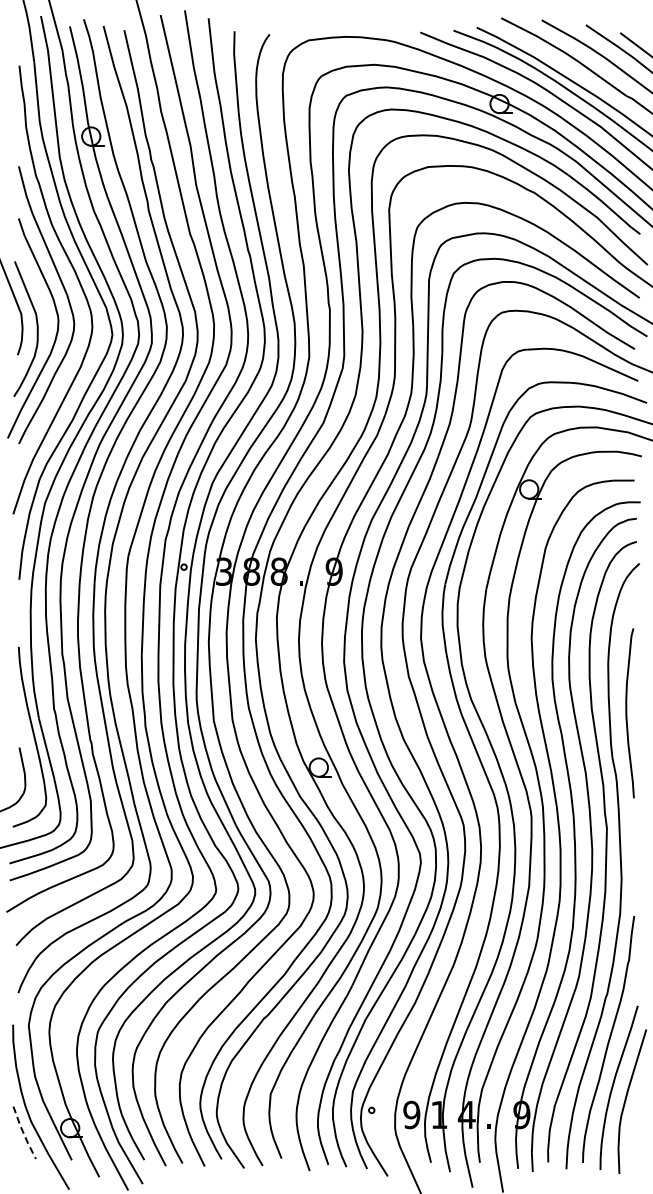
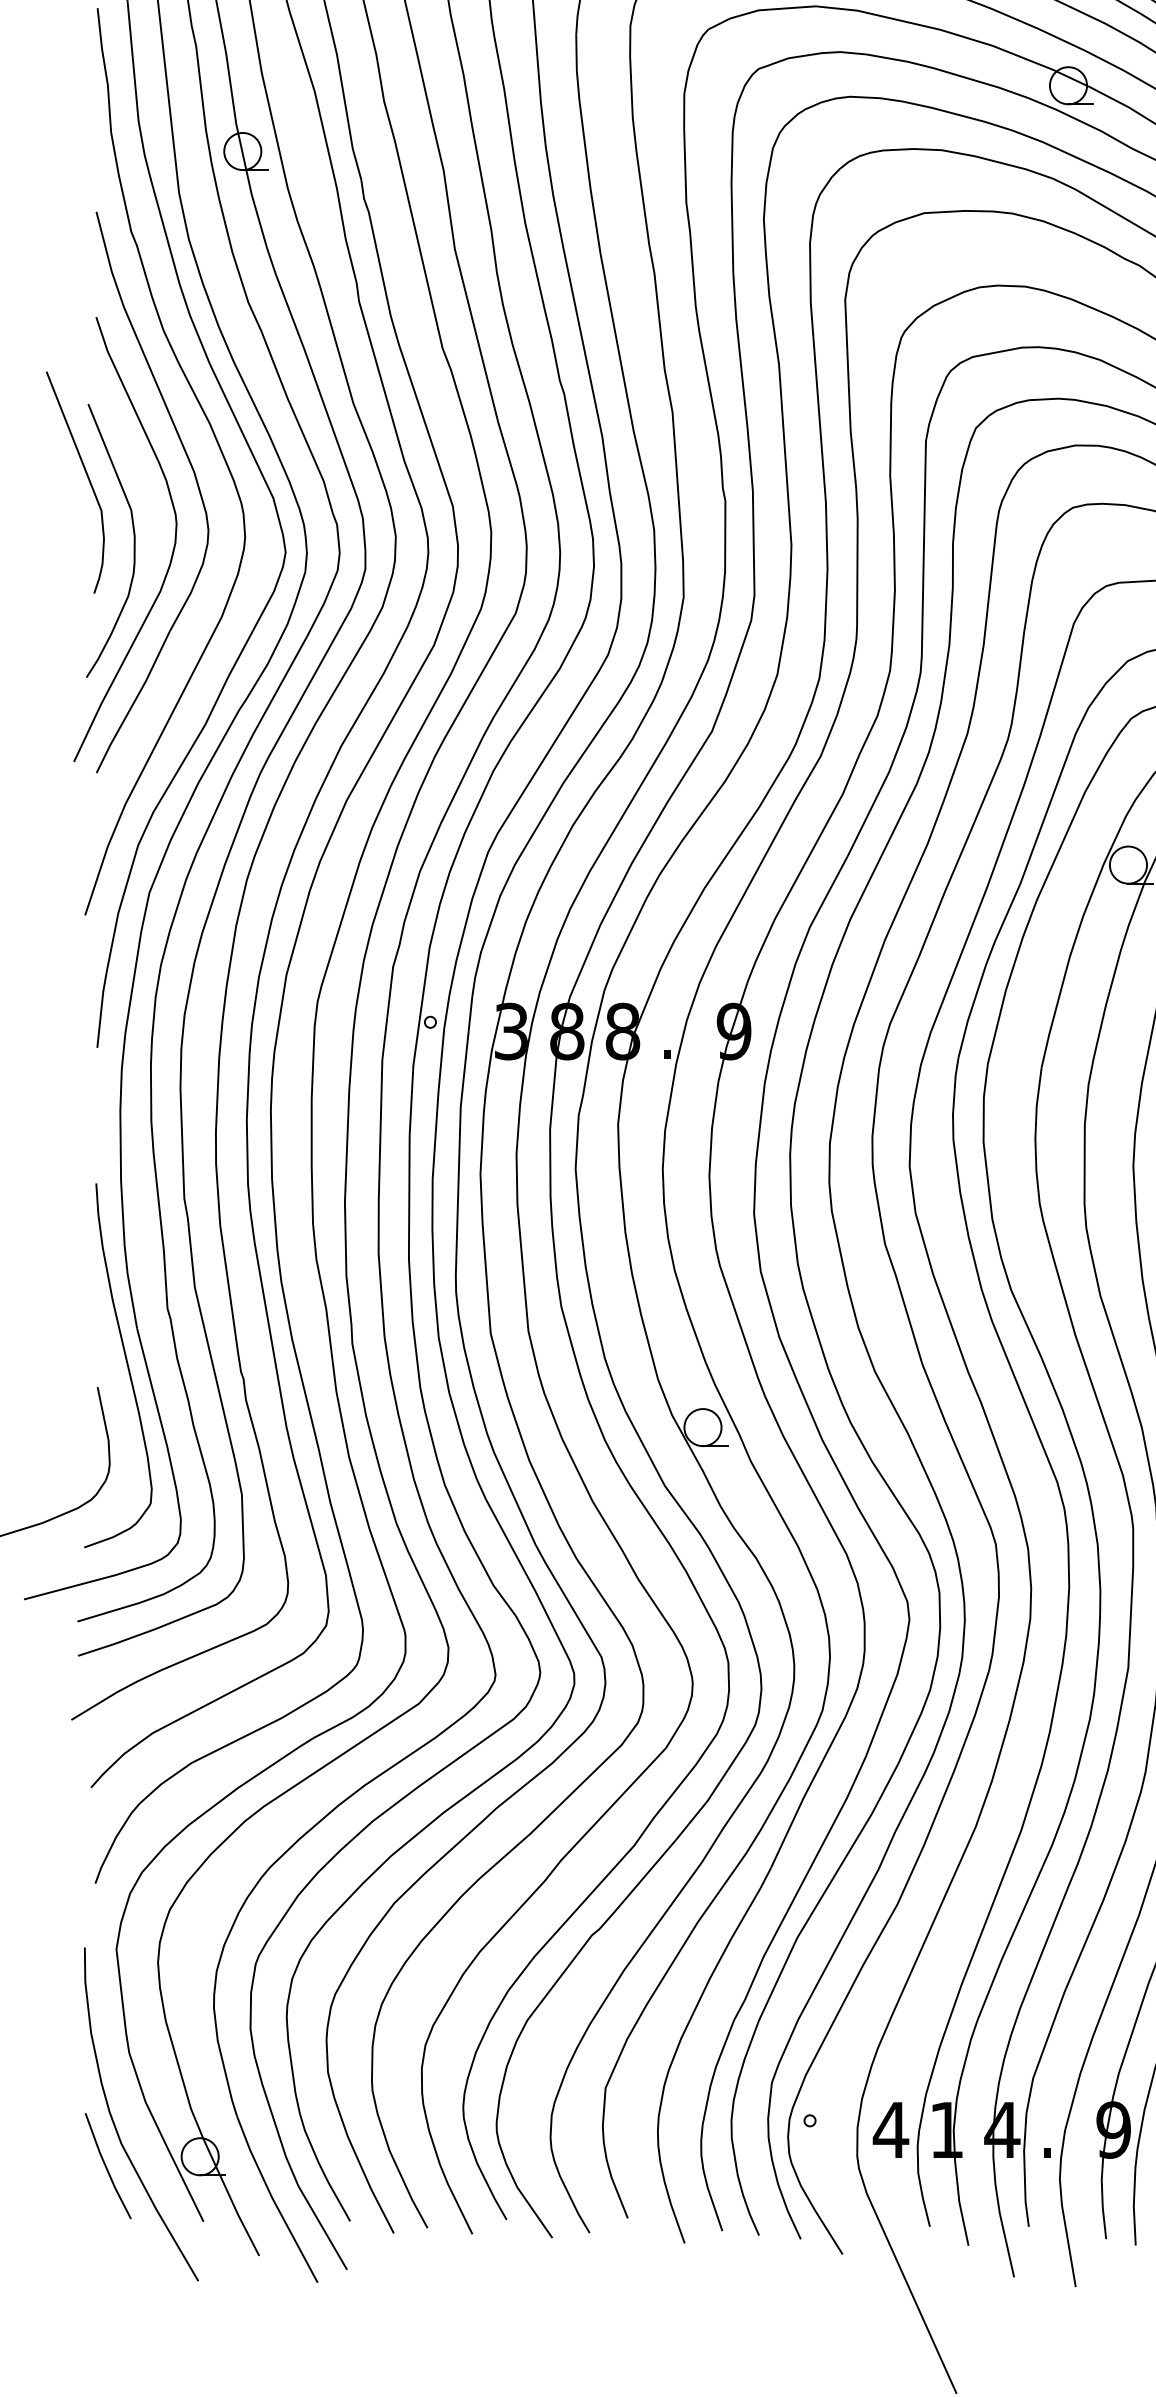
text: (411, 1114) -> (890, 2129), 9 -> 4
line: (23, 1133) -> (105, 2167), dashed -> solid

